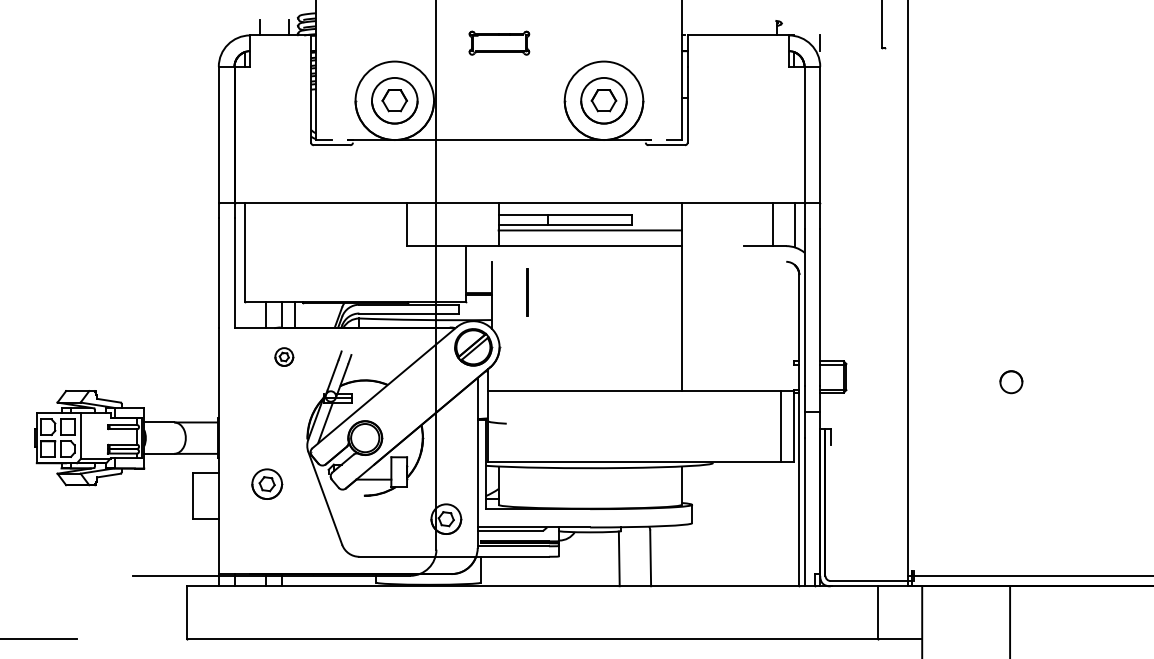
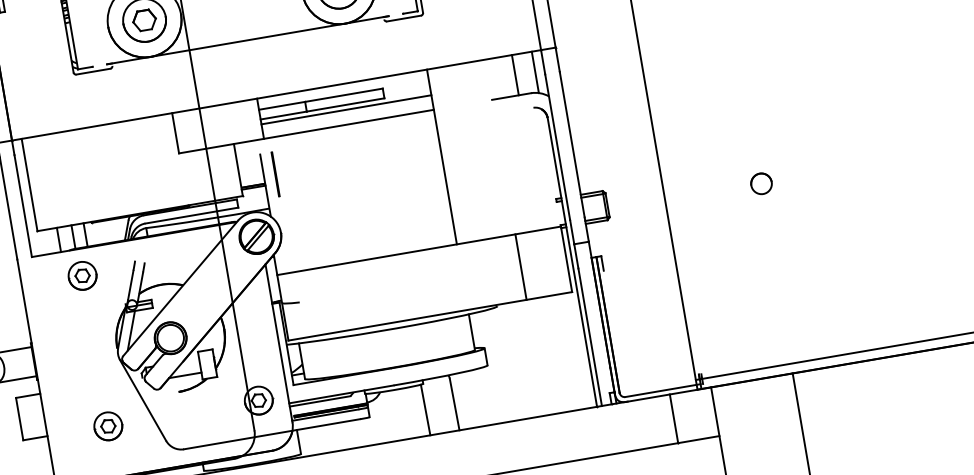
line: (527, 292) -> (275, 174), moved
part: (284, 356) -> (82, 275), size x1.67
line: (780, 426) -> (520, 267), moved
part: (267, 483) -> (108, 425), moved

